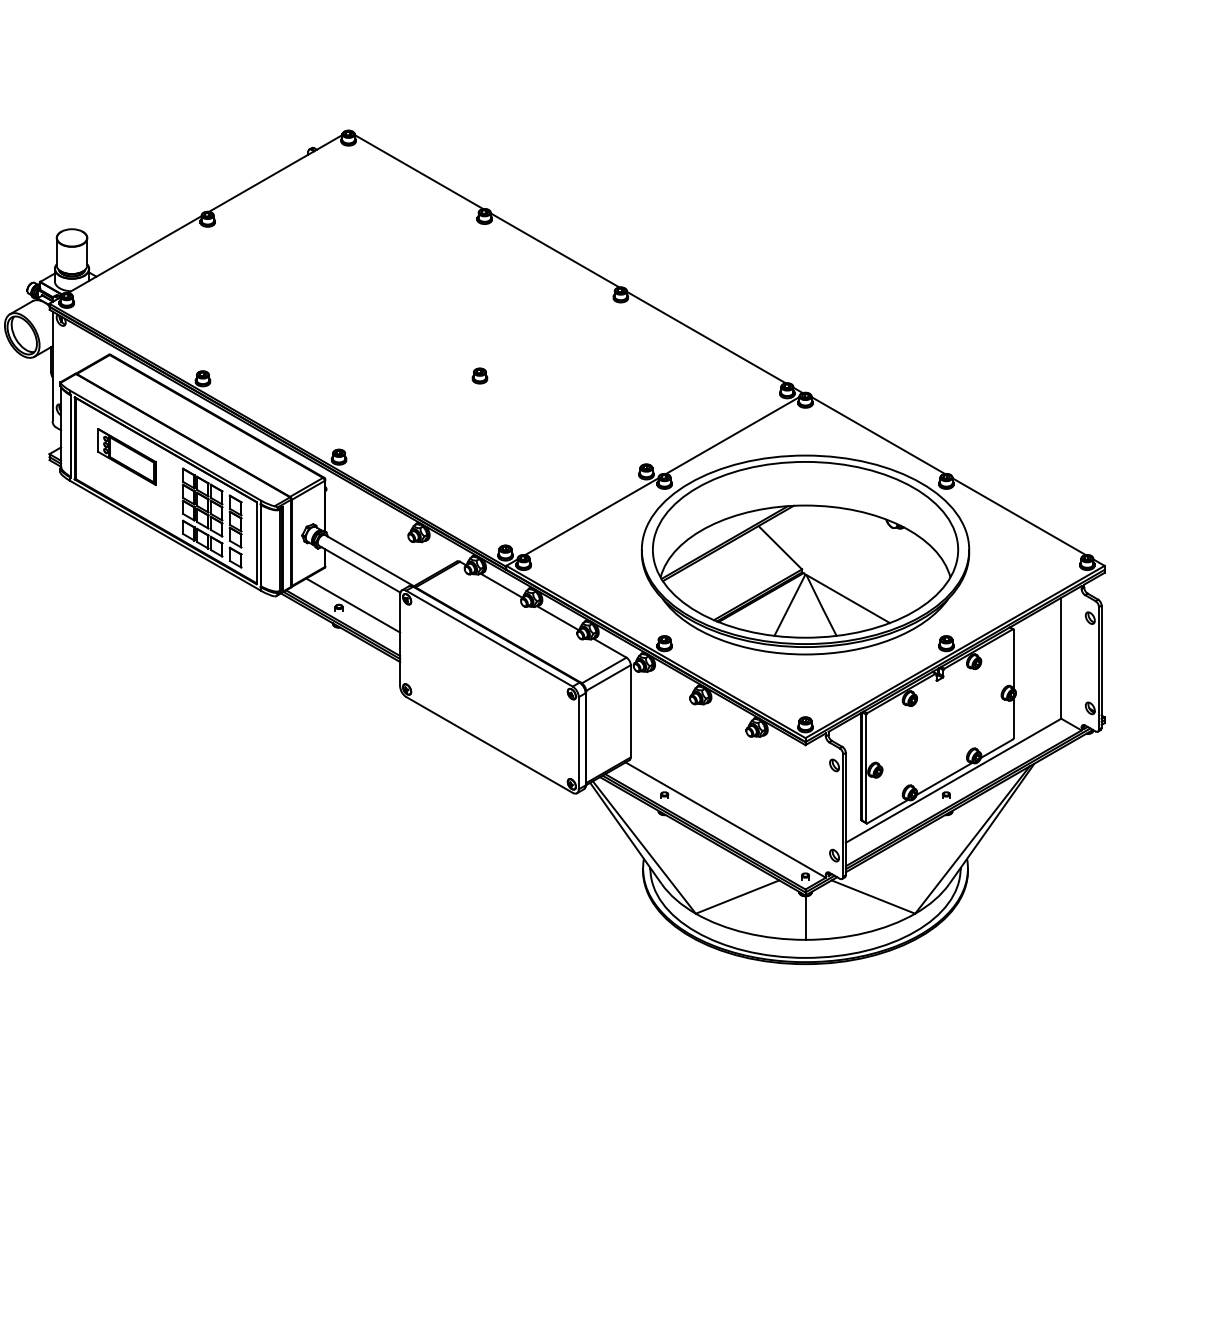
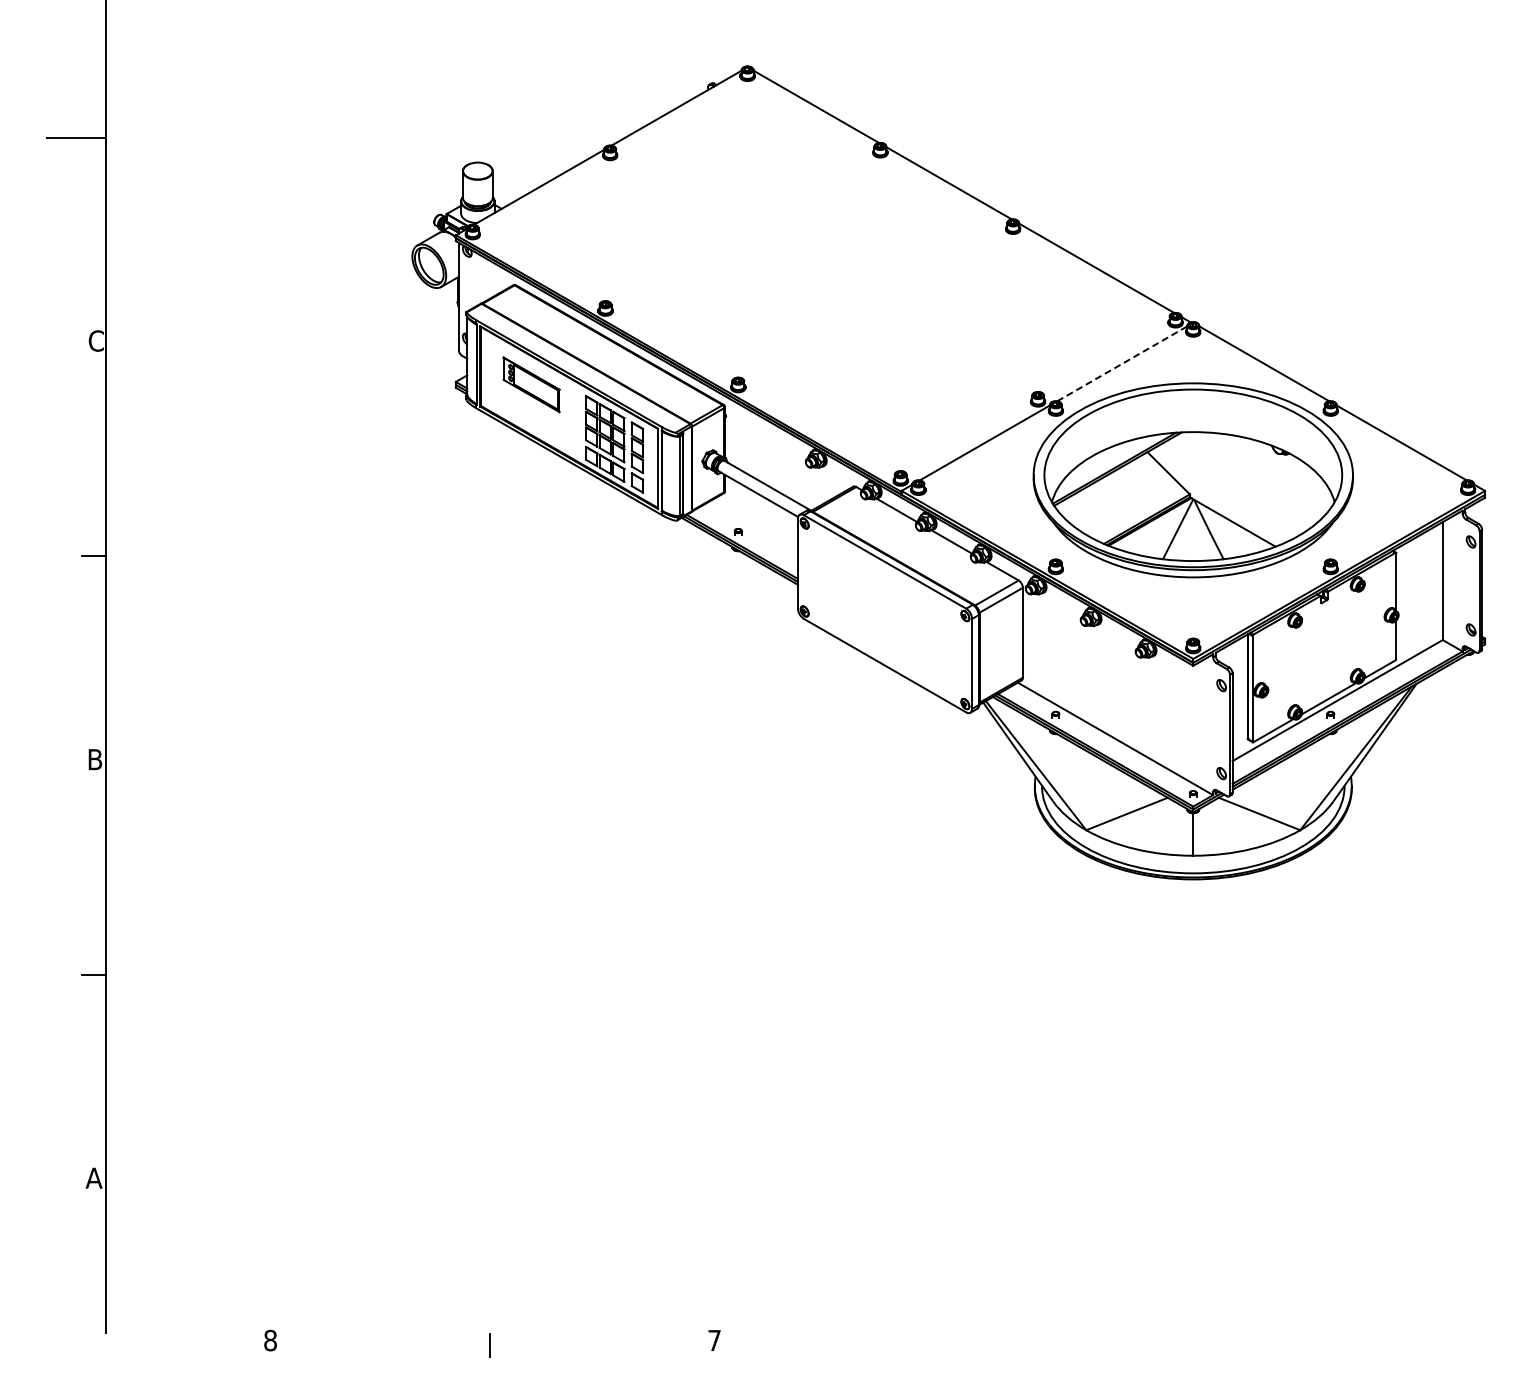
part: (479, 375) -> (875, 305), removed
line: (732, 435) -> (1122, 363), solid -> dashed
line: (352, 605) -> (751, 529), removed

